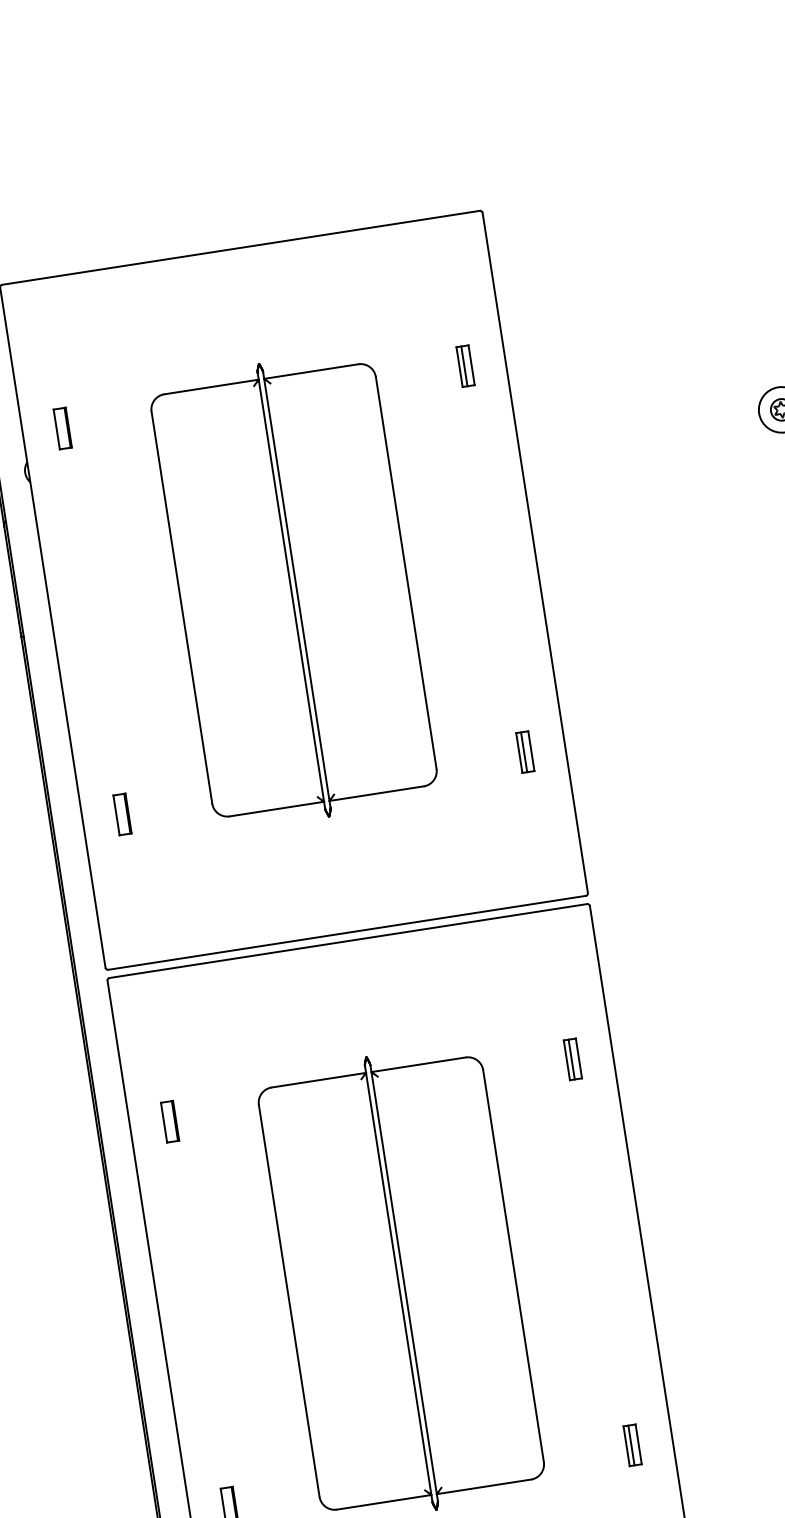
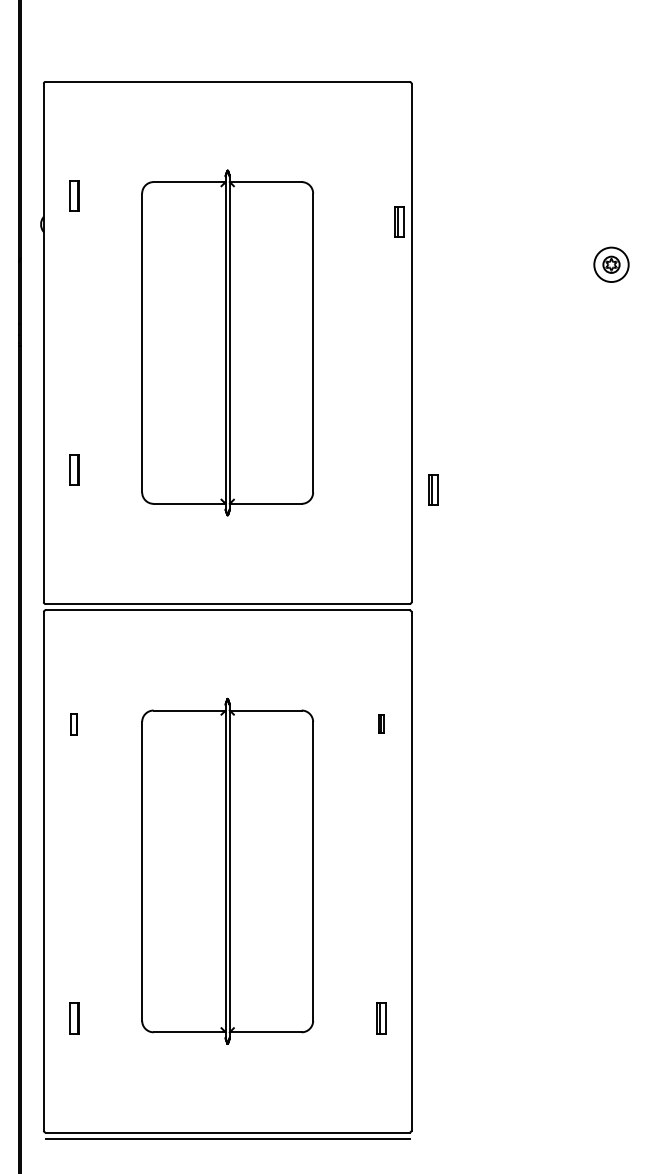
part: (465, 365) -> (399, 221), moved
part: (525, 751) -> (433, 489), moved
part: (122, 813) -> (74, 469), moved
part: (573, 1058) -> (381, 723), size x0.6
part: (170, 1120) -> (74, 723), size x0.7

